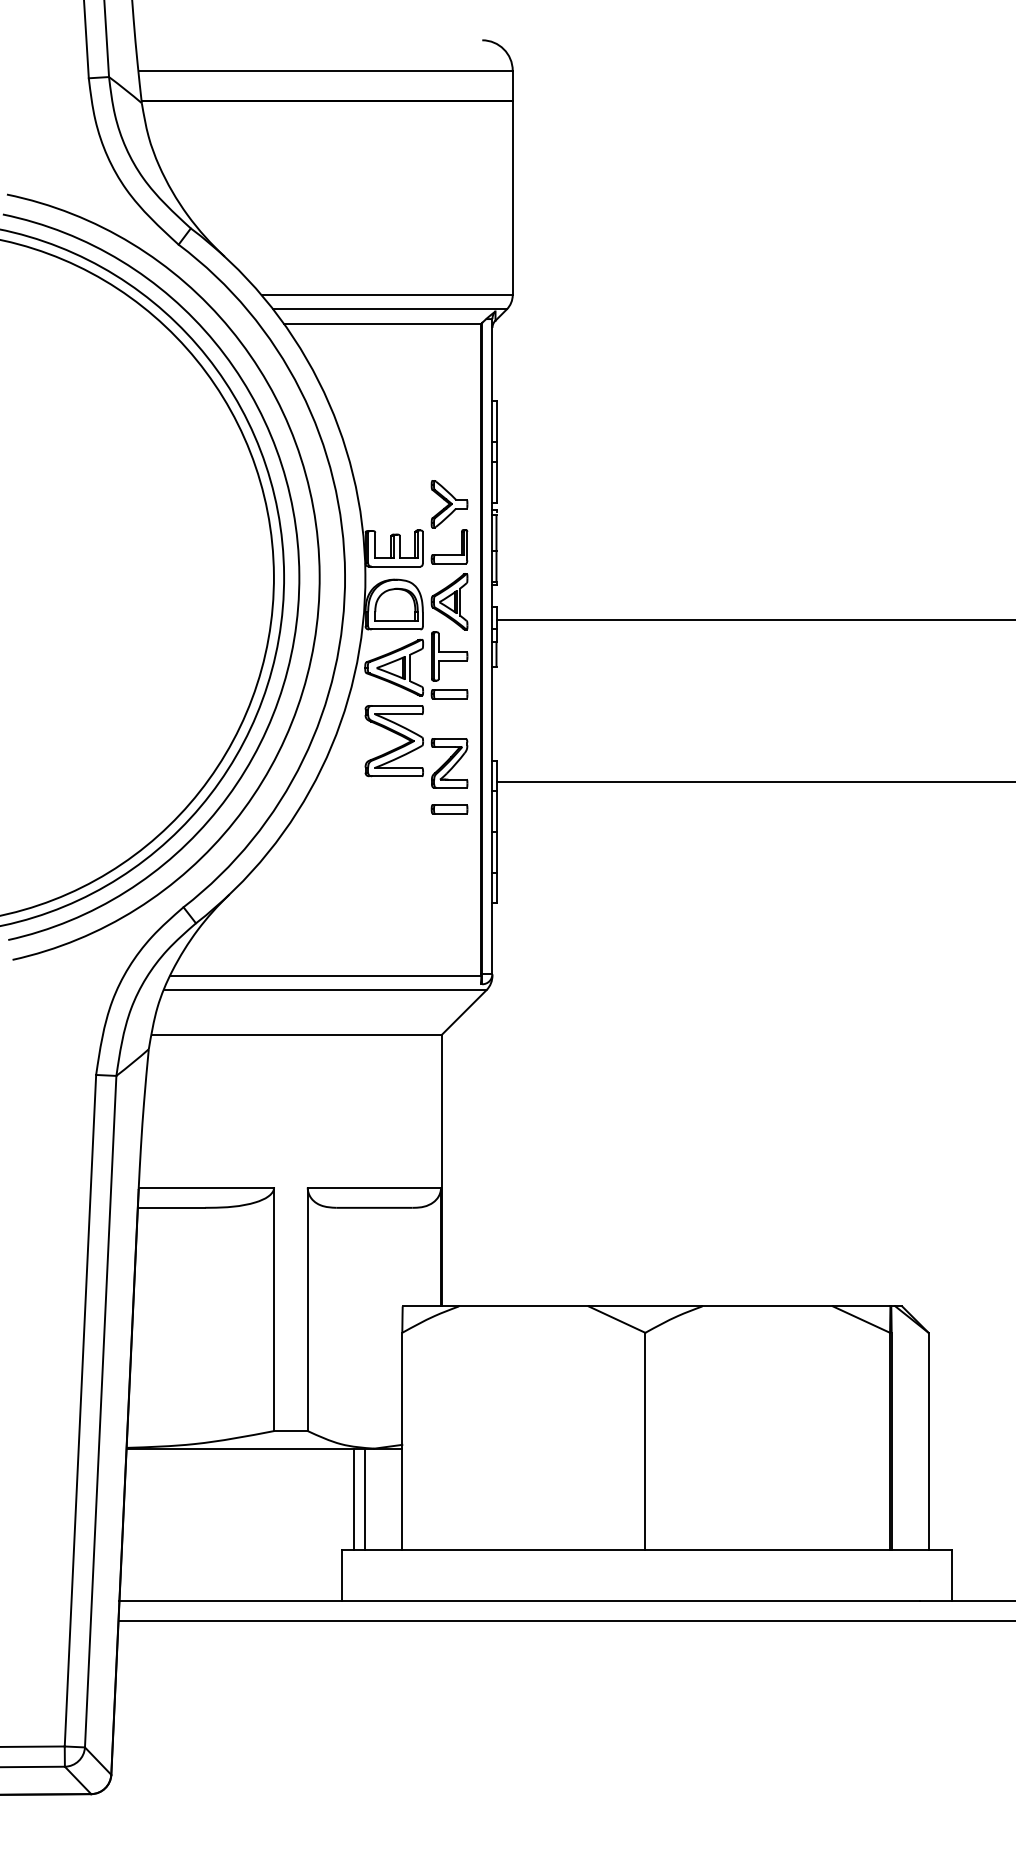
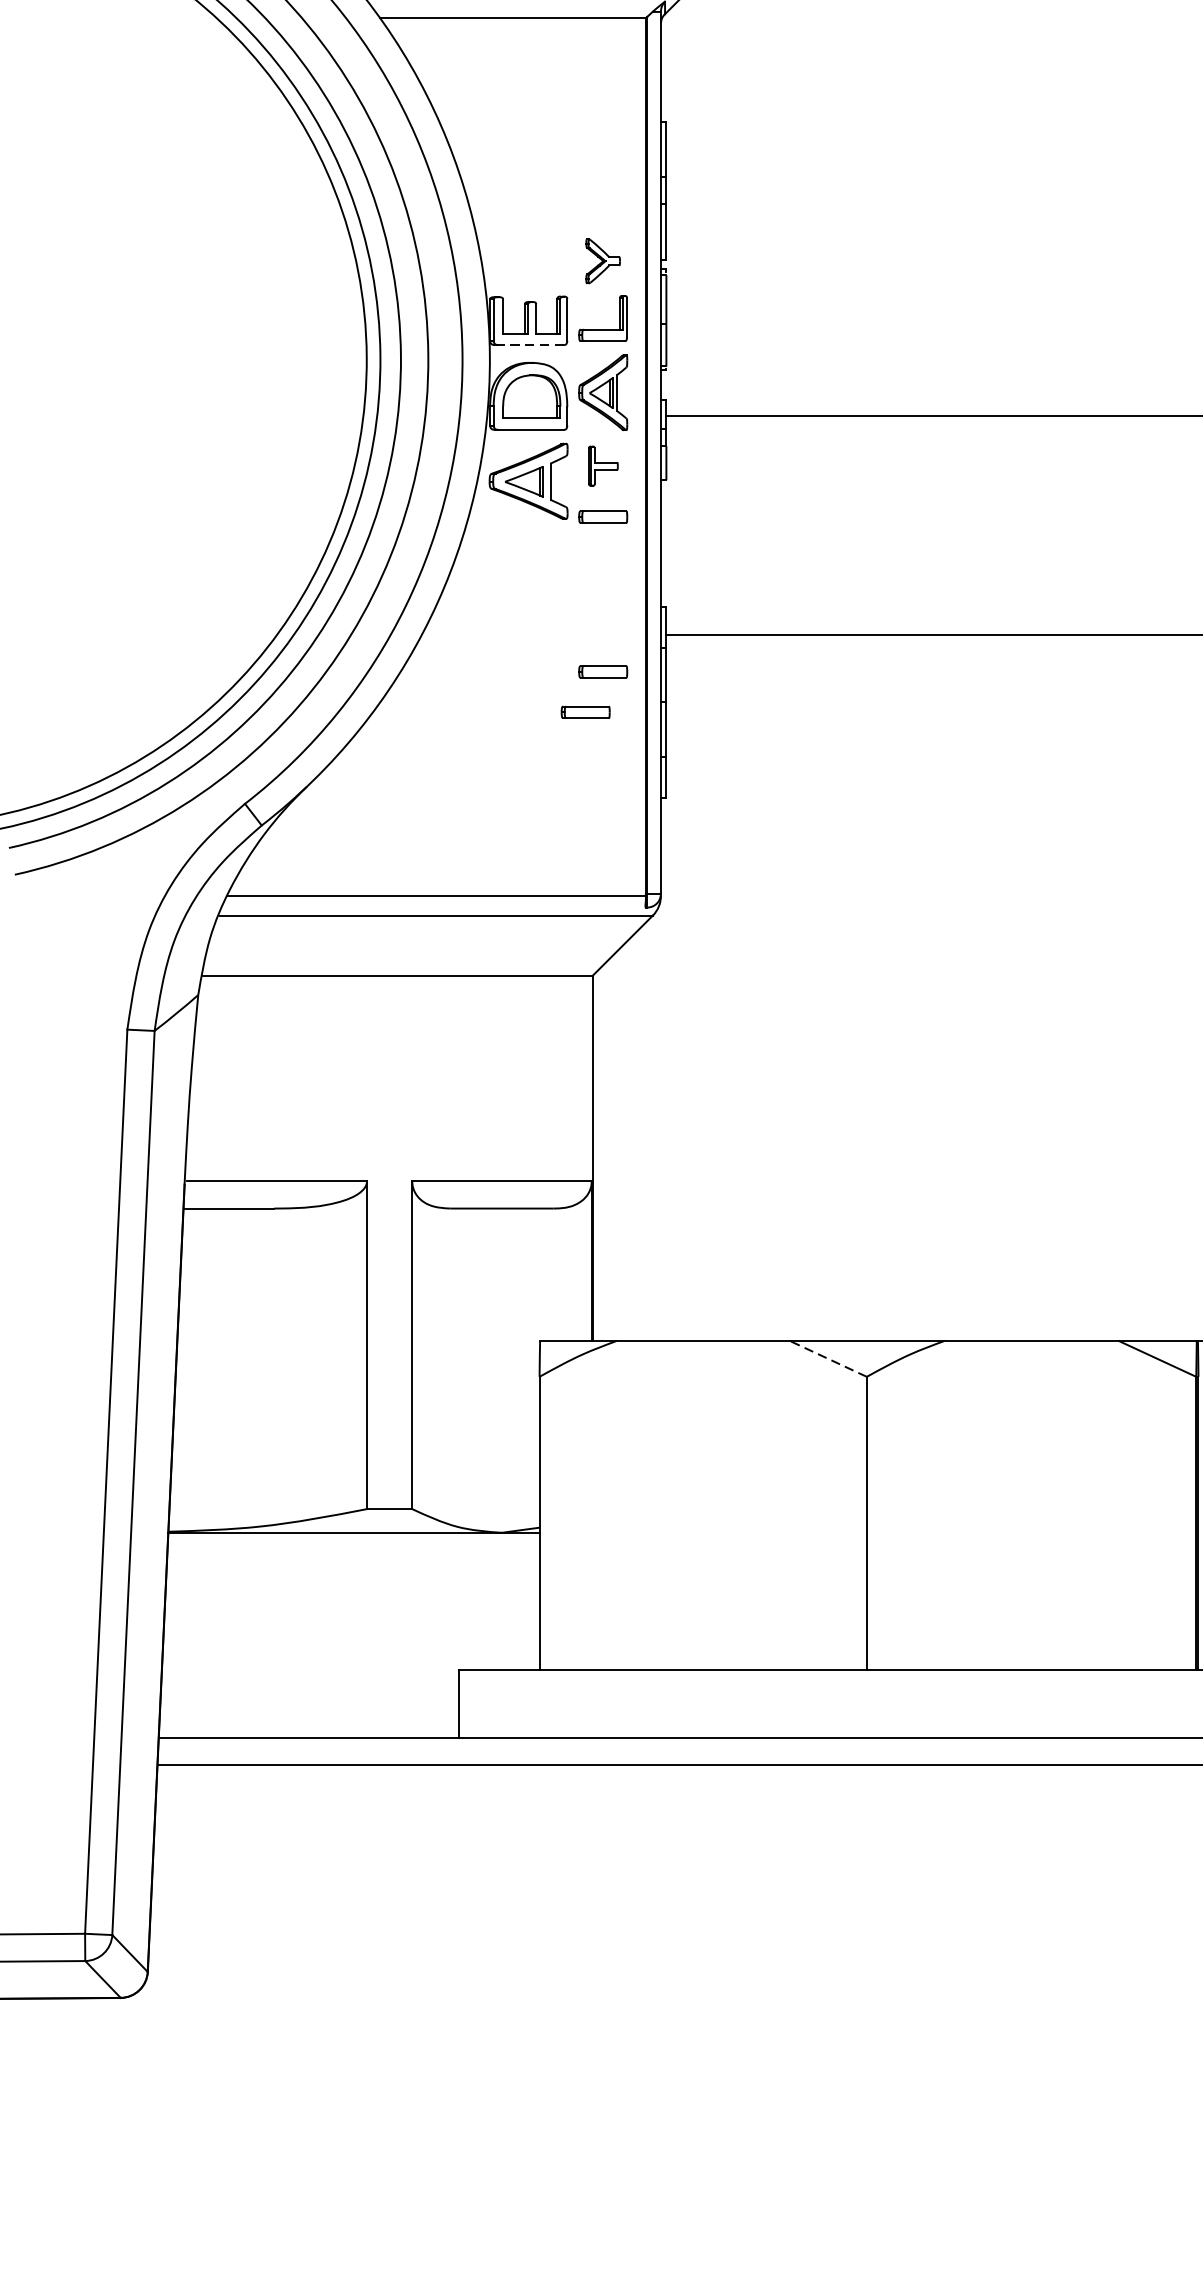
part: (449, 504) -> (603, 261), size x0.7
line: (395, 566) -> (530, 345), solid -> dashed
part: (449, 656) -> (603, 466), size x0.6
part: (416, 746) -> (558, 587), removed
part: (436, 839) -> (585, 712), added
line: (616, 1319) -> (827, 1358), solid -> dashed
line: (354, 1499) -> (475, 1601), removed
line: (365, 1499) -> (490, 1601), removed

